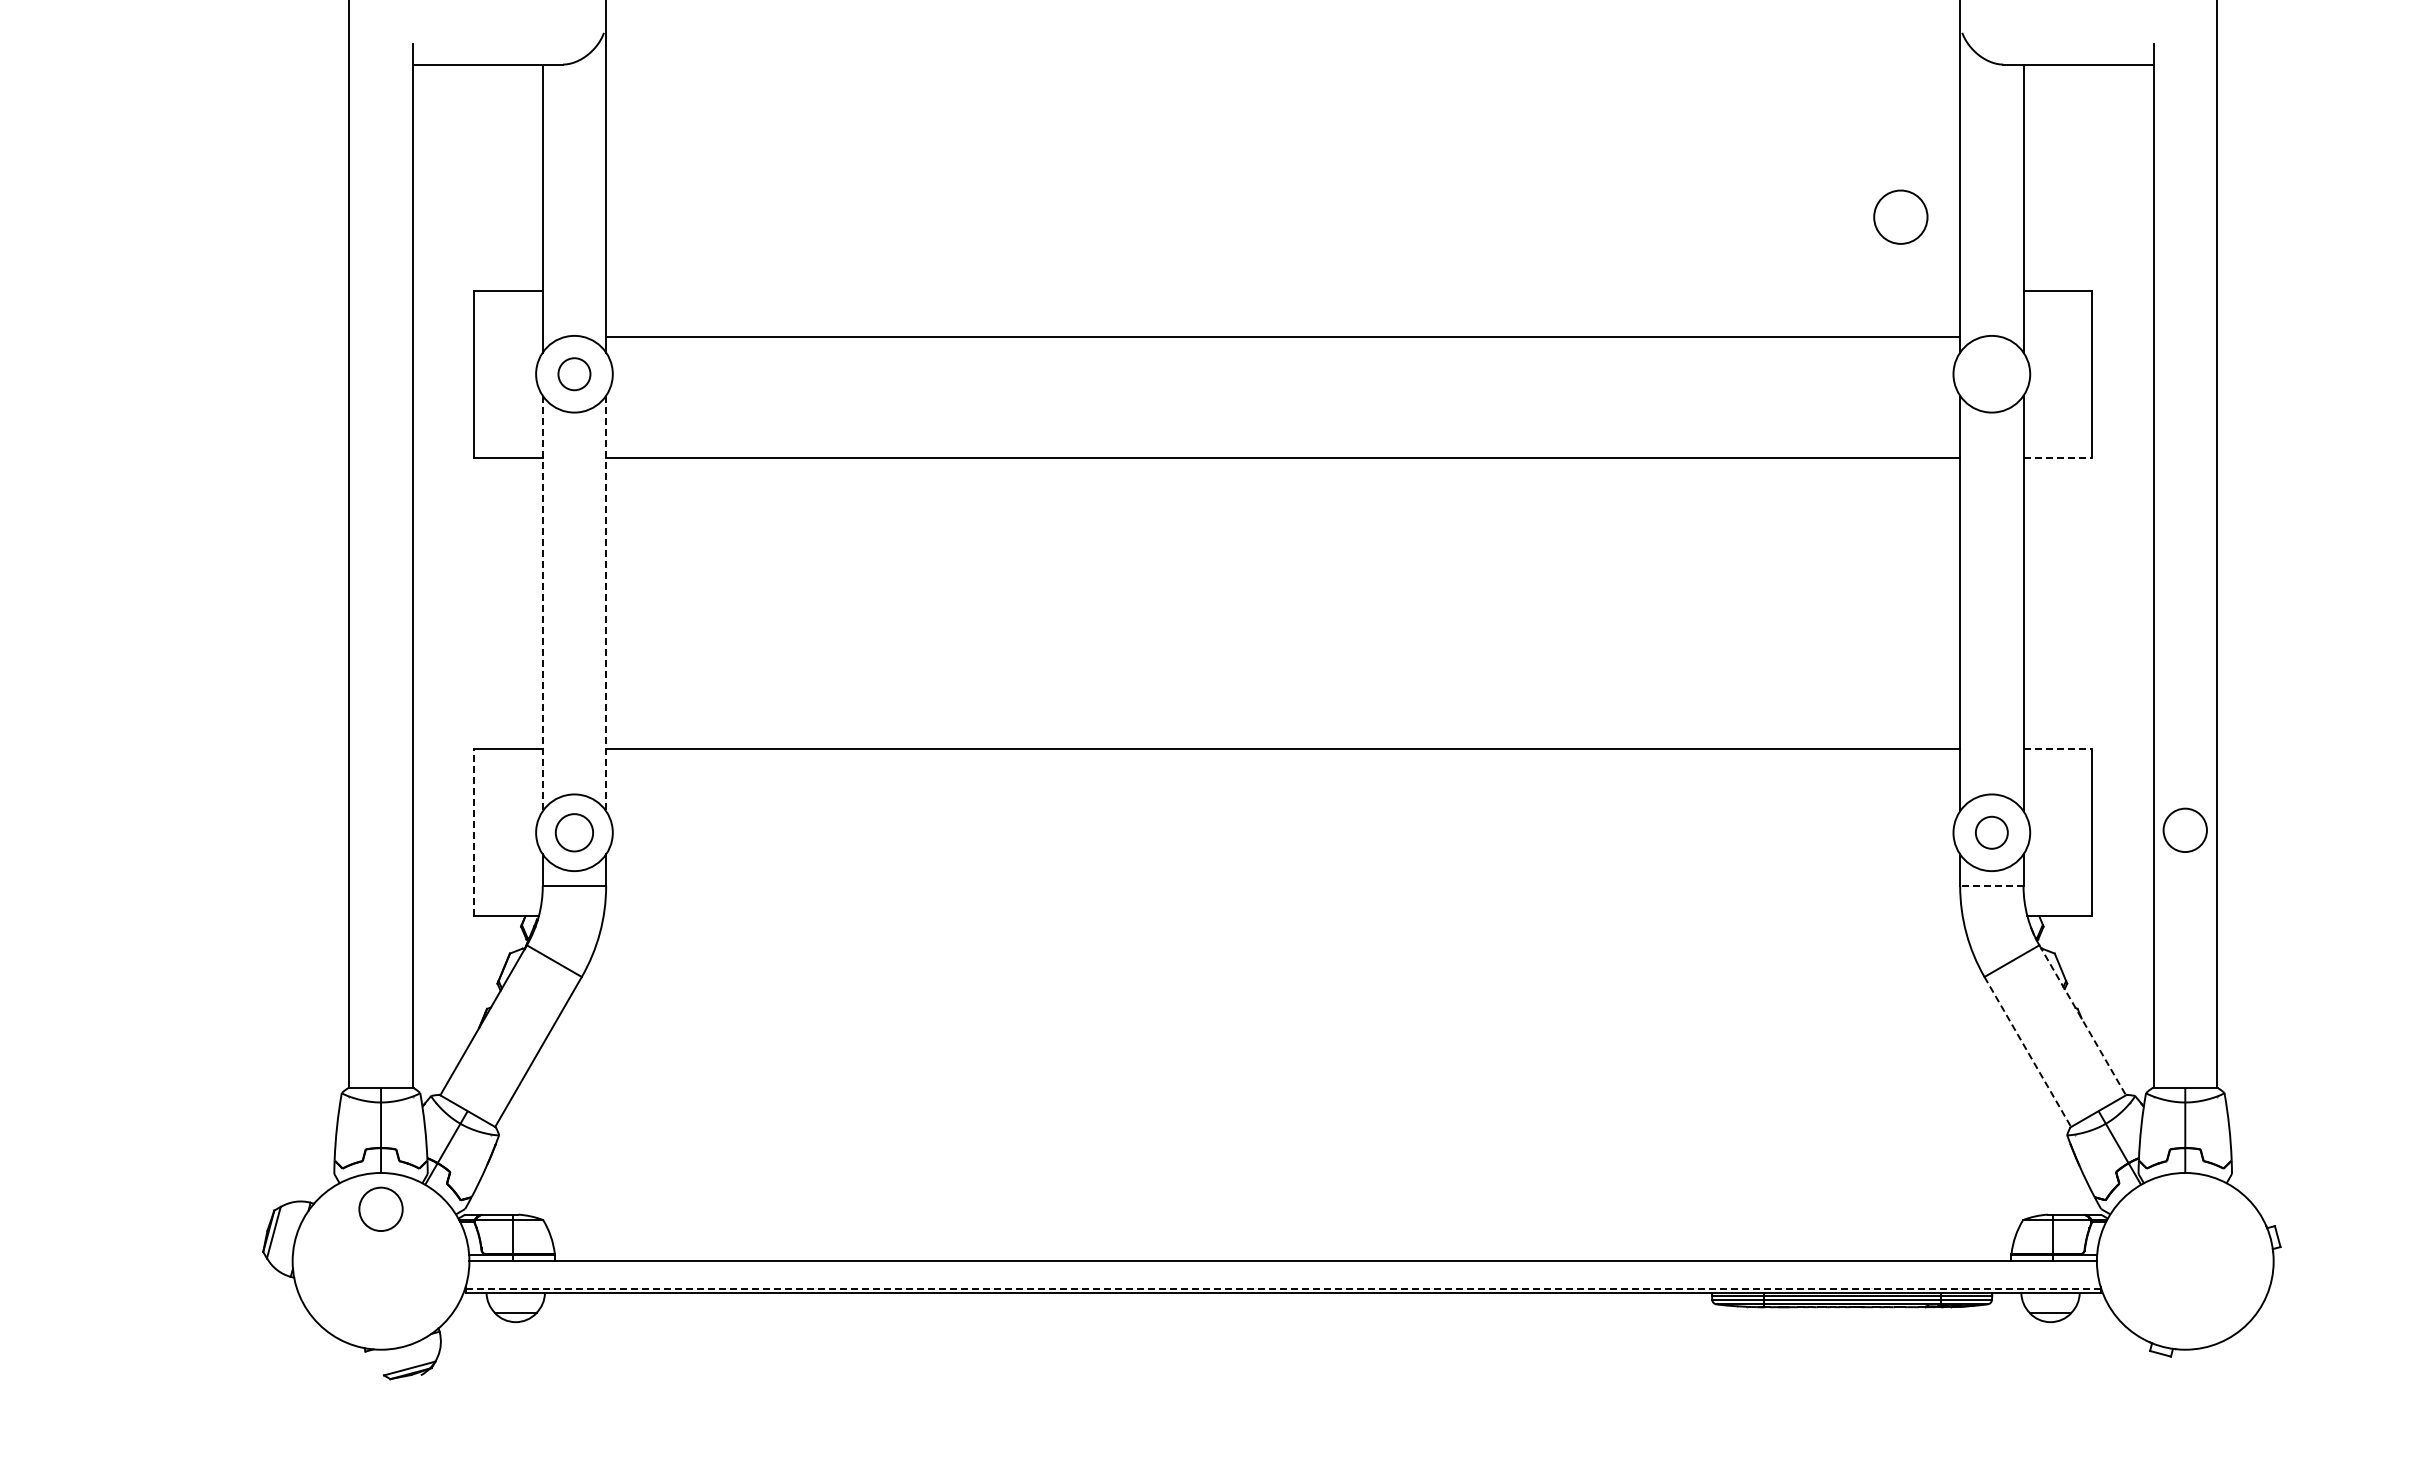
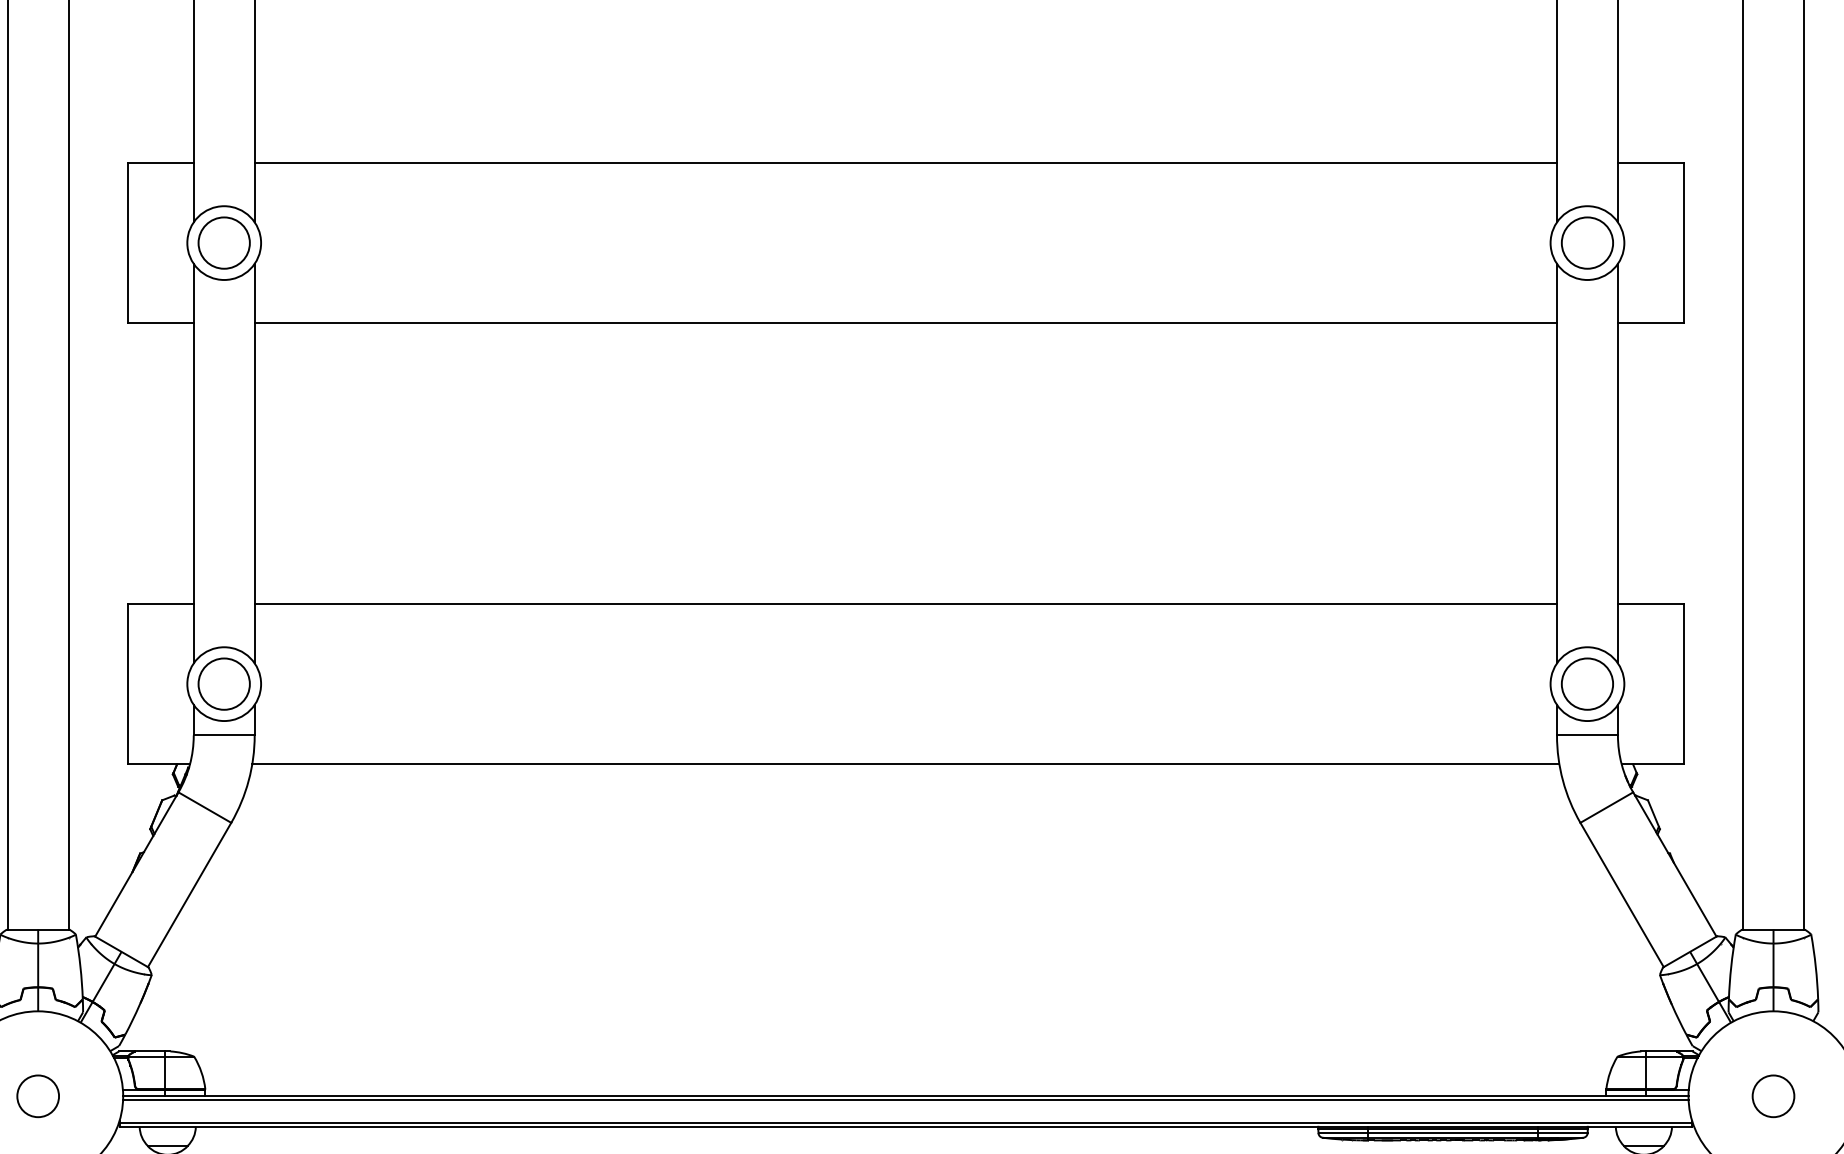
circle: (1900, 216) -> (1587, 242), moved
line: (1283, 336) -> (906, 162), moved
circle: (574, 373) -> (224, 242), size x1.67
line: (2058, 457) -> (1651, 323), dashed -> solid
line: (542, 603) -> (193, 463), dashed -> solid
line: (606, 603) -> (255, 463), dashed -> solid
line: (2058, 749) -> (1651, 604), dashed -> solid
circle: (2184, 829) -> (1772, 1095), moved
line: (474, 832) -> (128, 683), dashed -> solid
circle: (574, 832) -> (224, 683), size x1.43
circle: (1991, 832) -> (1587, 683), size x1.67
line: (1991, 886) -> (1587, 735), dashed -> solid
line: (1282, 916) -> (905, 764), added
line: (2082, 1020) -> (1674, 864), dashed -> solid
line: (2027, 1052) -> (1621, 895), dashed -> solid
circle: (380, 1208) -> (37, 1095), moved
line: (1283, 1265) -> (906, 1100), added
line: (1282, 1288) -> (905, 1122), dashed -> solid

